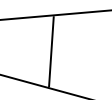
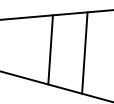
line: (51, 51) -> (50, 49), moved
line: (75, 53) -> (84, 52), added

